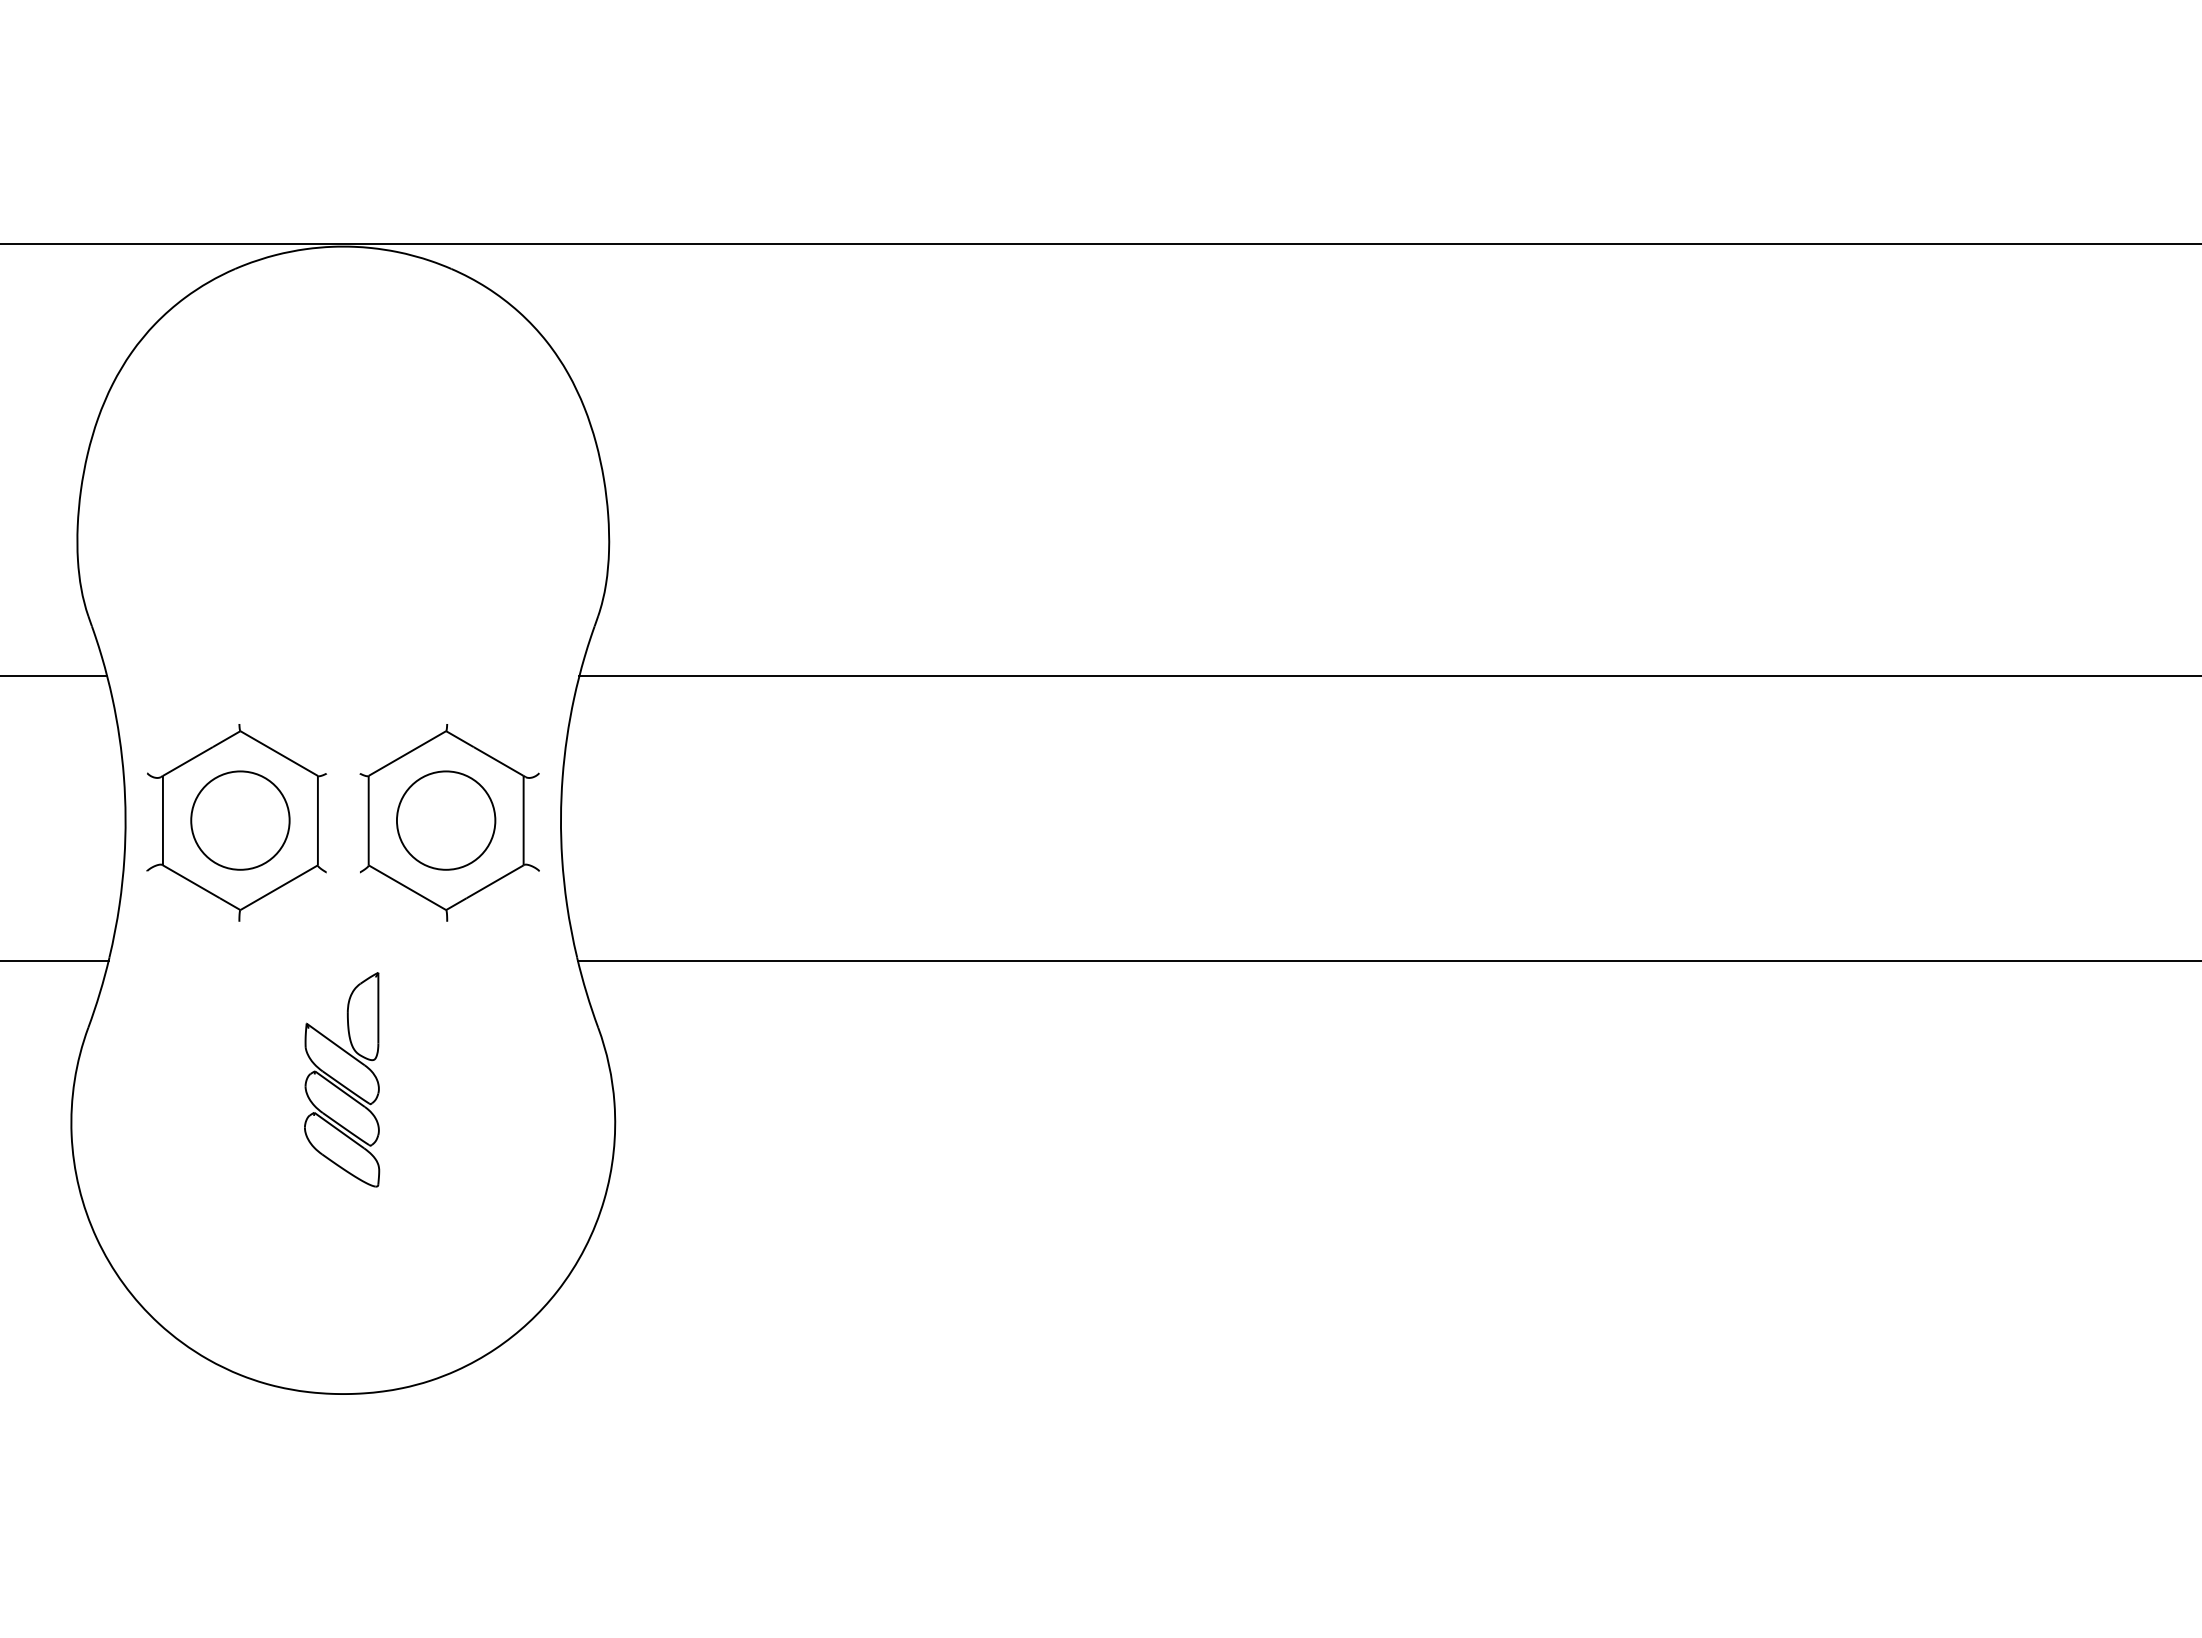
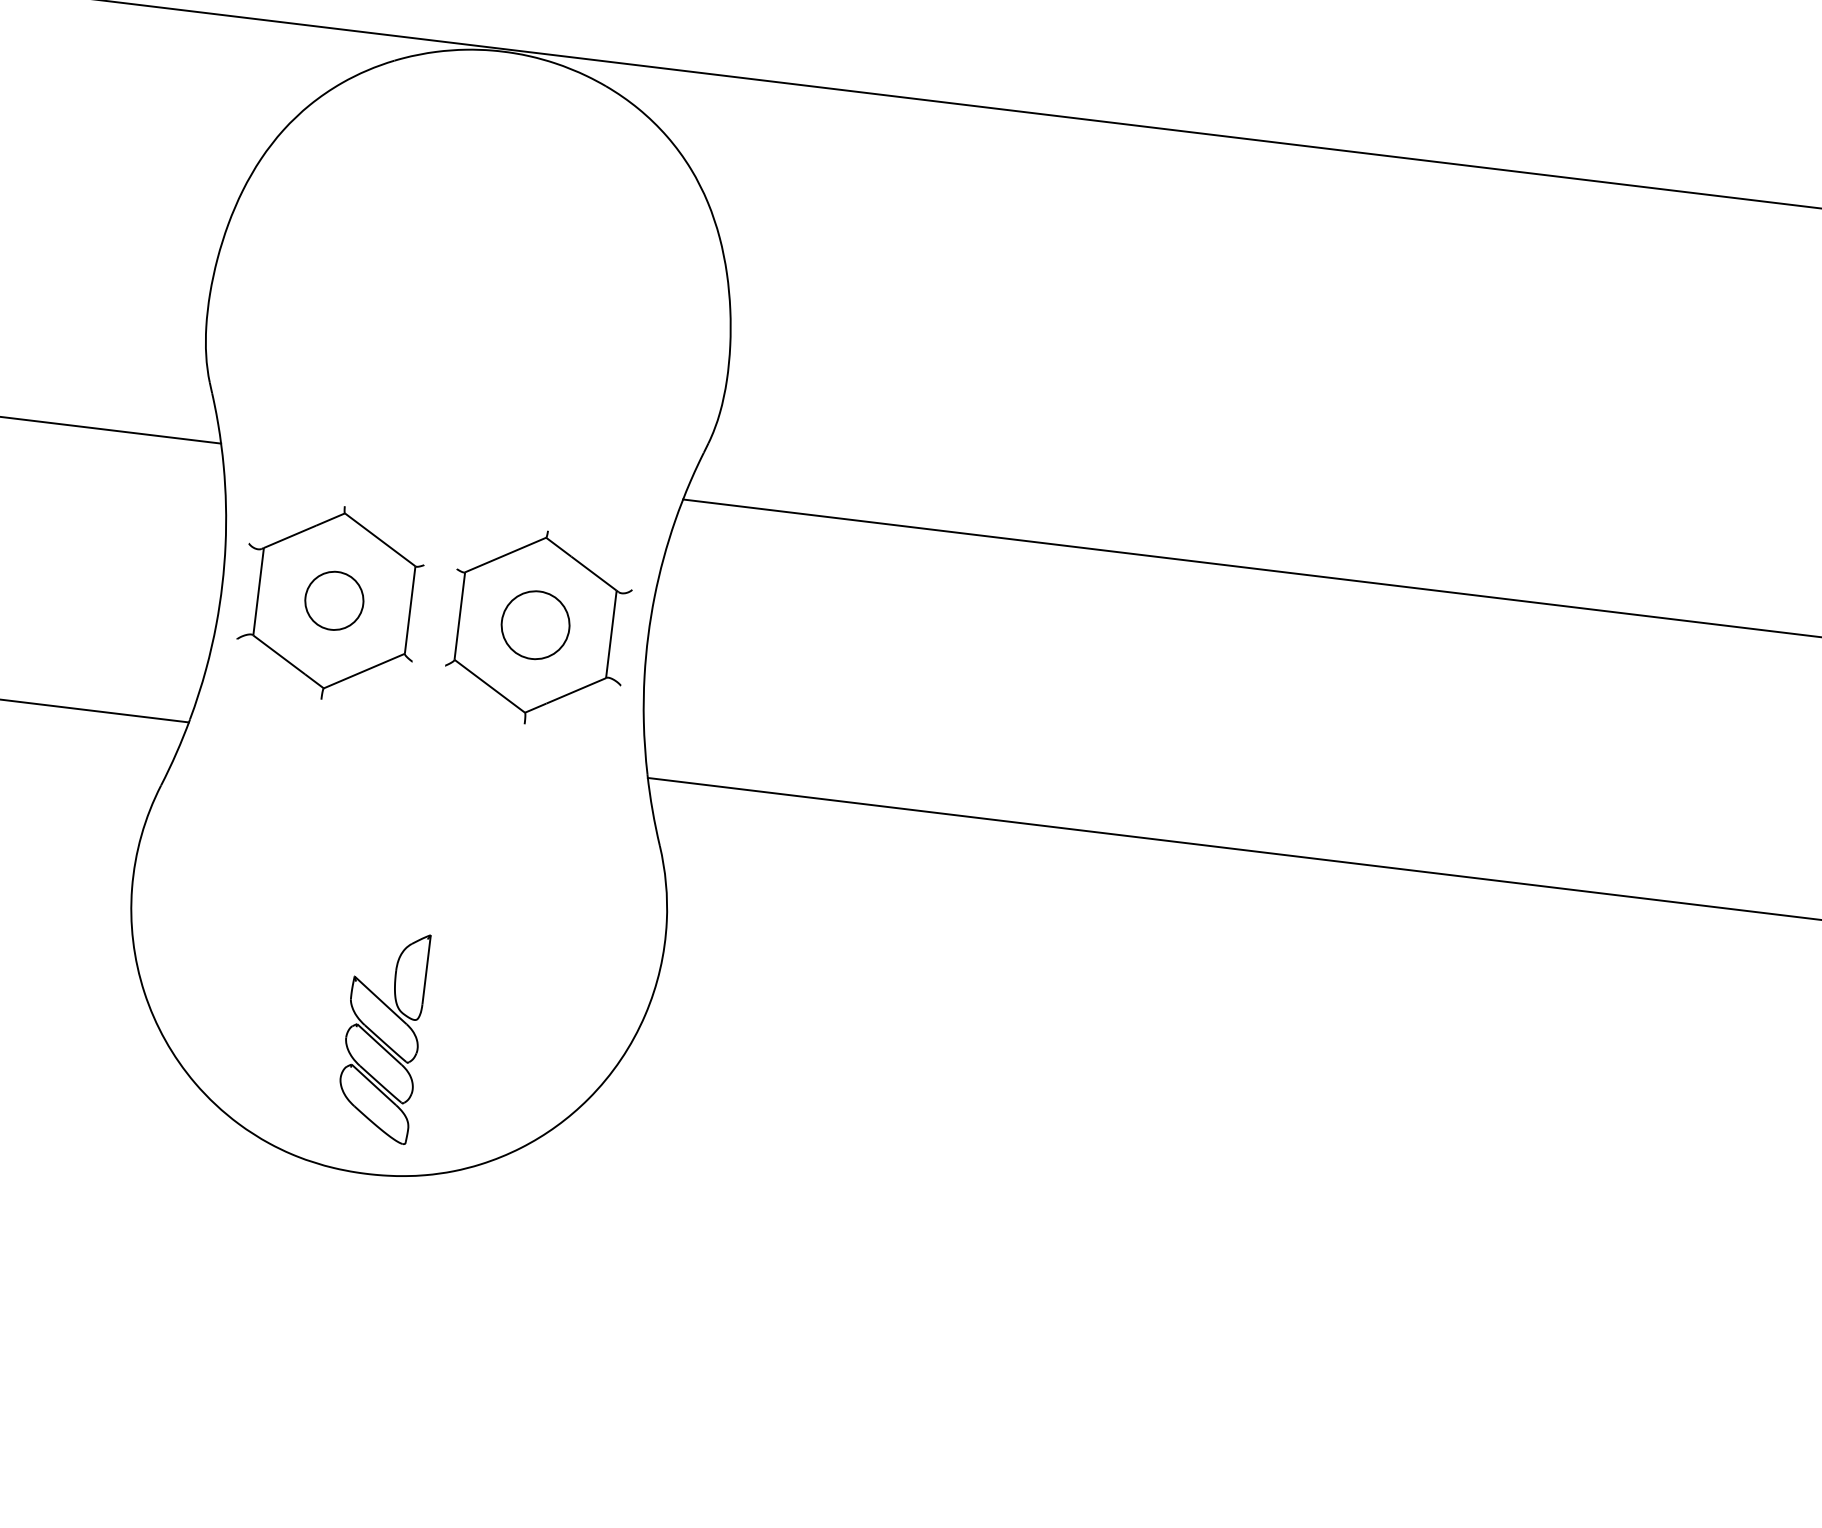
circle: (240, 820) -> (334, 600), size x0.6
circle: (445, 820) -> (534, 625), size x0.7
part: (342, 1079) -> (383, 1035), moved

